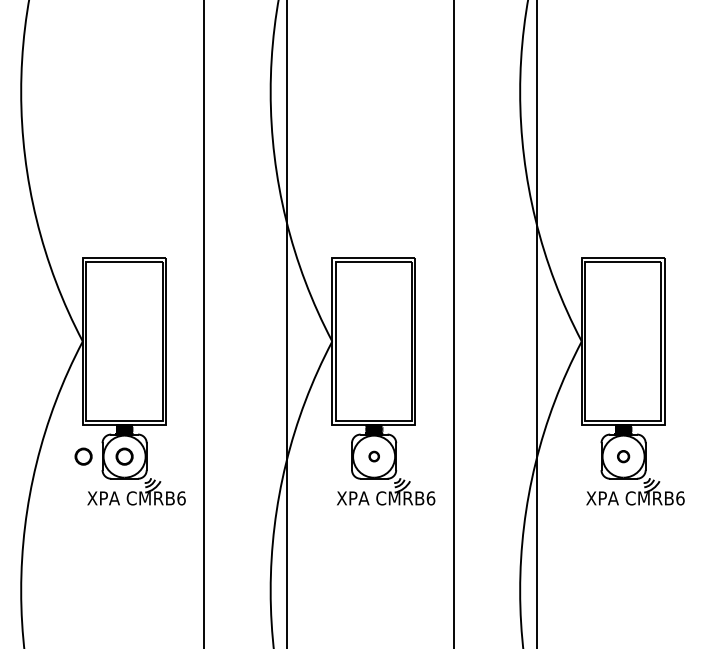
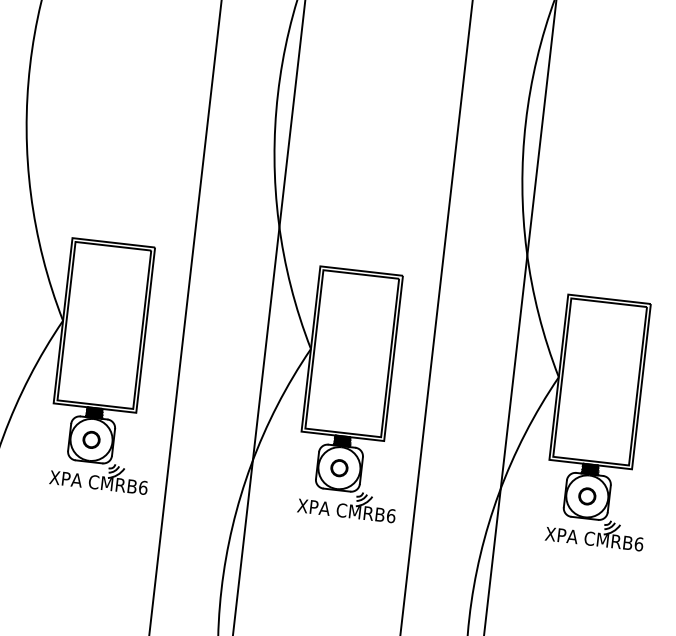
circle: (83, 456) -> (50, 435), removed
circle: (374, 456) -> (339, 468), size x1.67
circle: (623, 456) -> (587, 496), size x1.43

